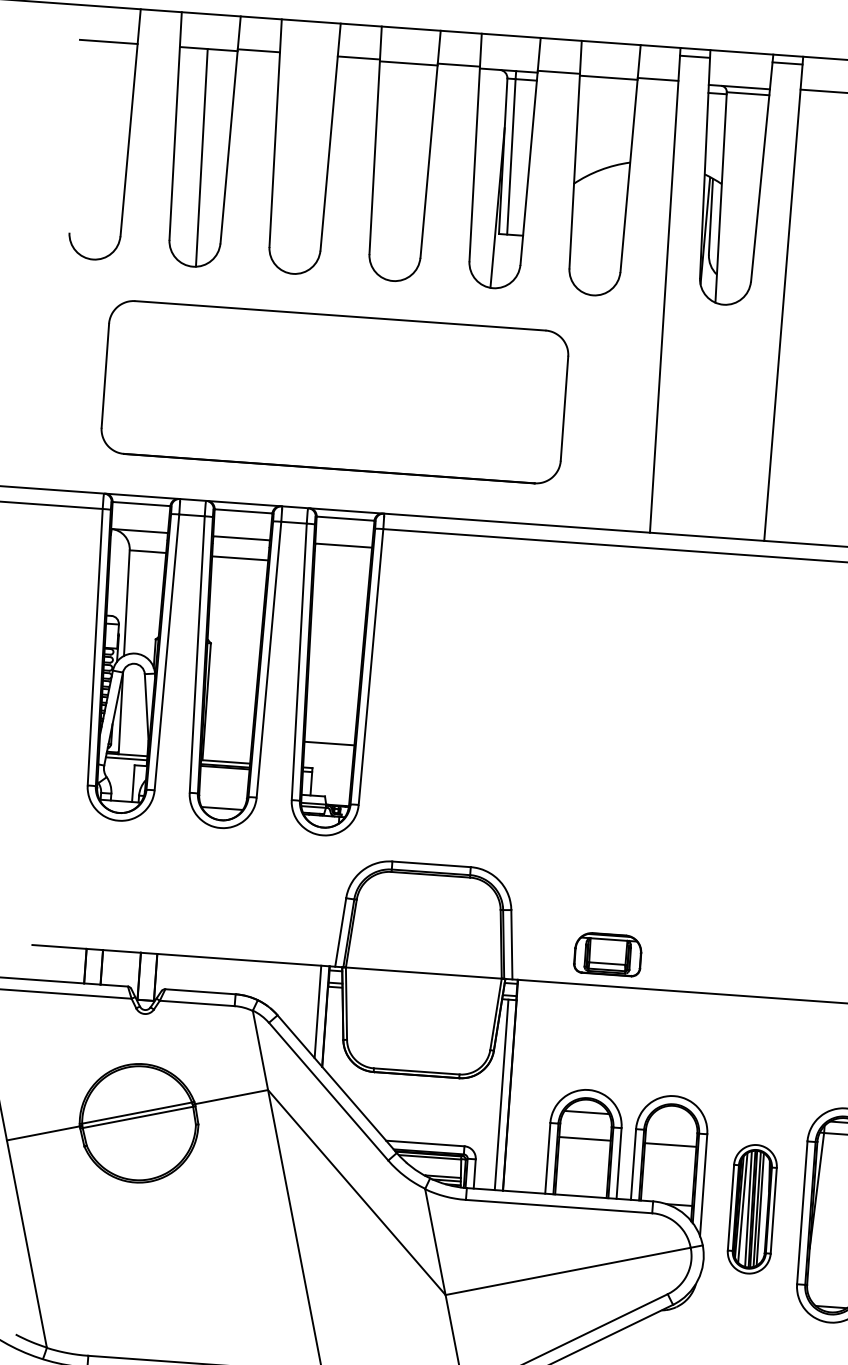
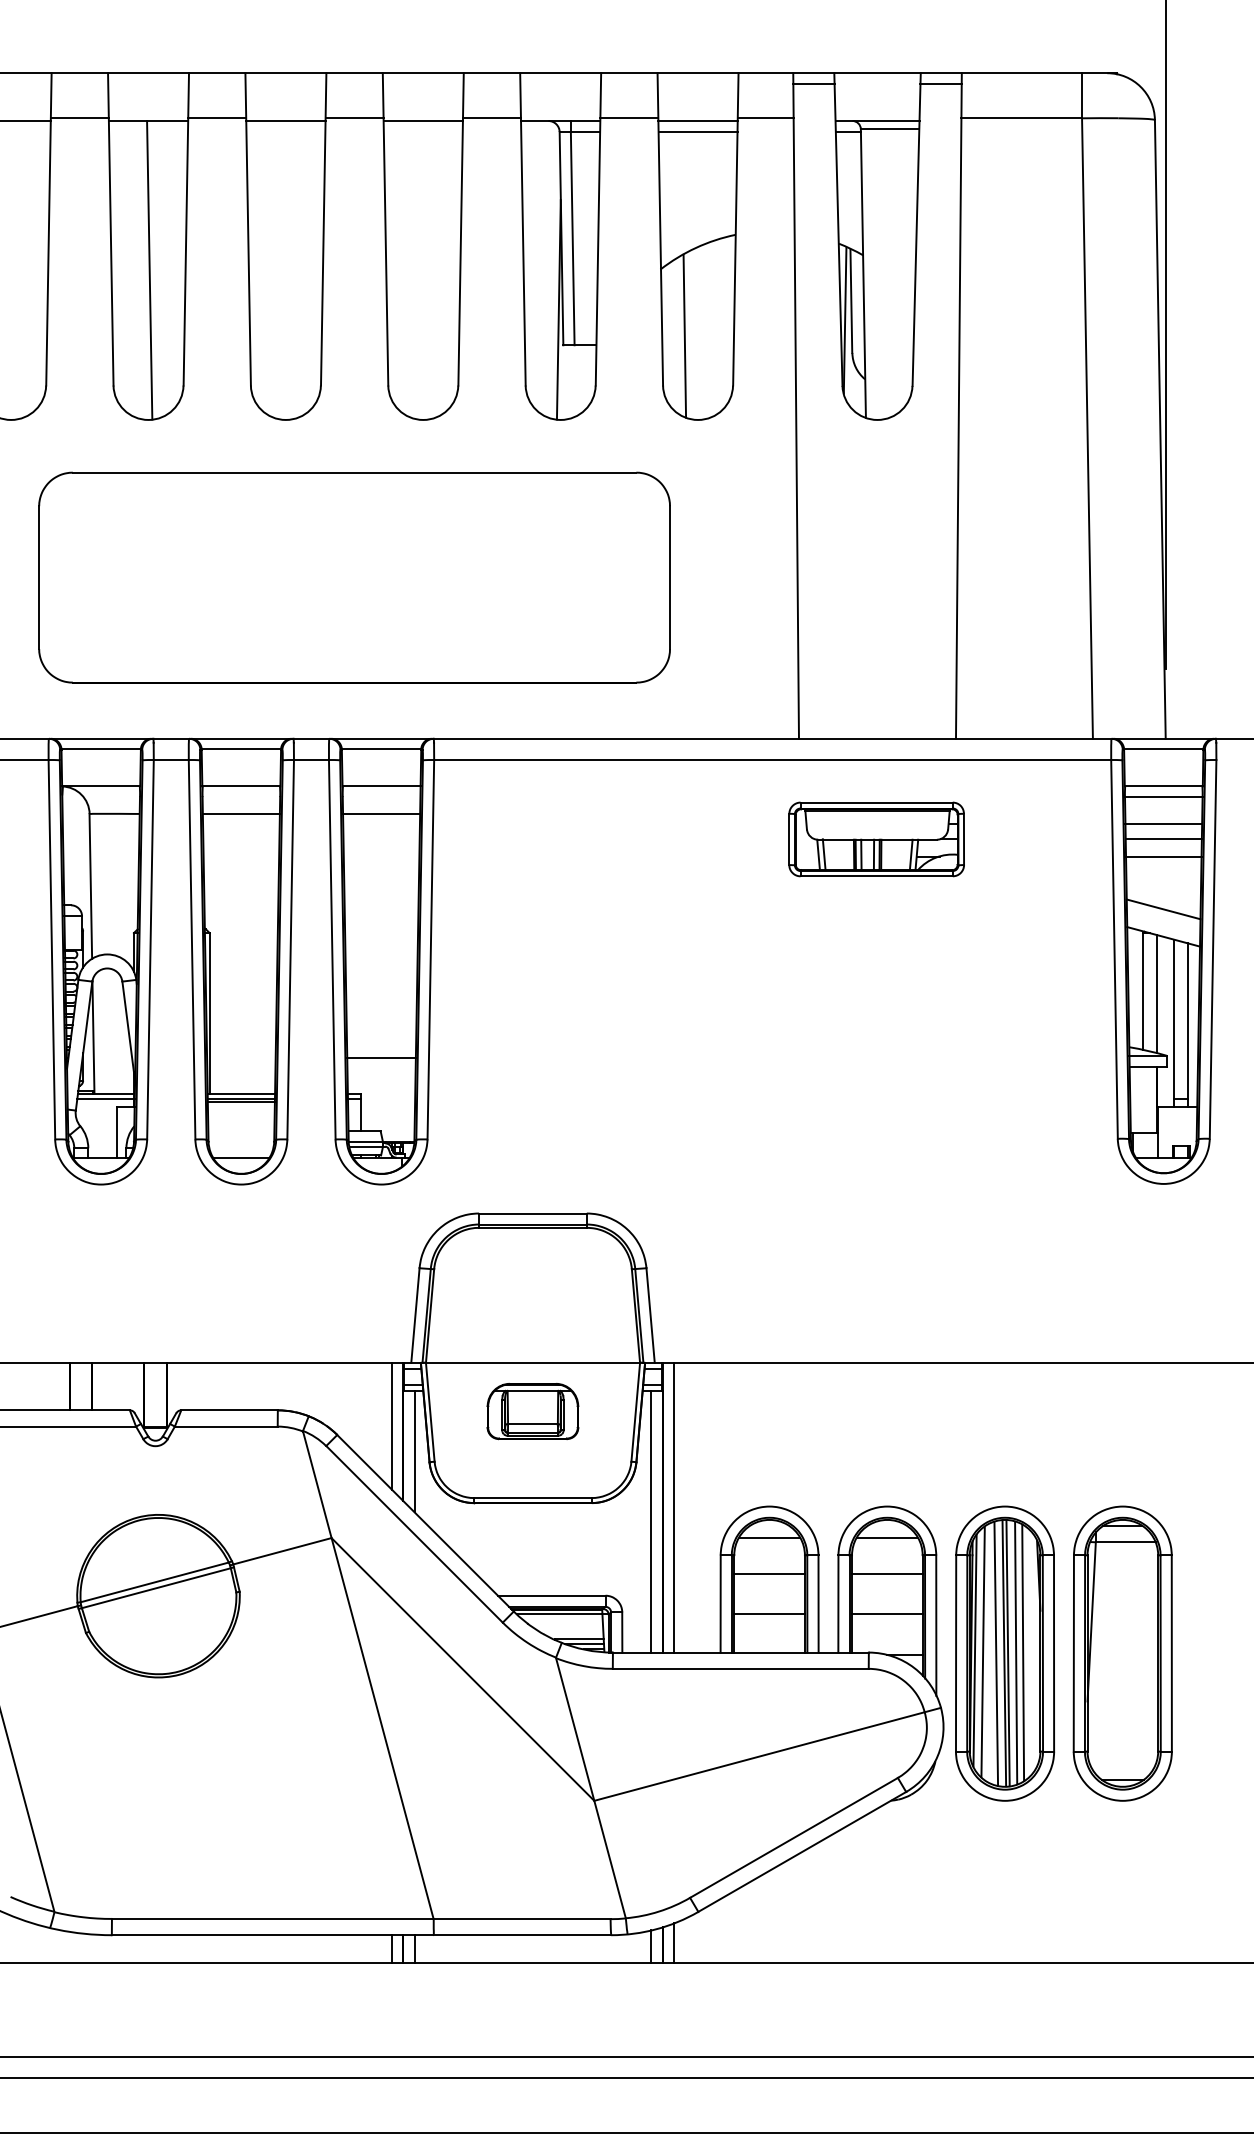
line: (158, 43) -> (79, 118), added
line: (308, 55) -> (285, 120), added
line: (607, 85) -> (697, 131), added
line: (587, 233) -> (684, 335), added
line: (342, 566) -> (381, 814), added
part: (701, 610) -> (876, 839), added
part: (607, 954) -> (532, 1411), moved
line: (332, 1031) -> (414, 1451), added
line: (518, 1085) -> (673, 1507), added
line: (672, 1118) -> (887, 1537), added
line: (582, 1167) -> (769, 1613), added
line: (668, 1173) -> (887, 1613), added
part: (752, 1209) -> (1005, 1653), size x1.67

